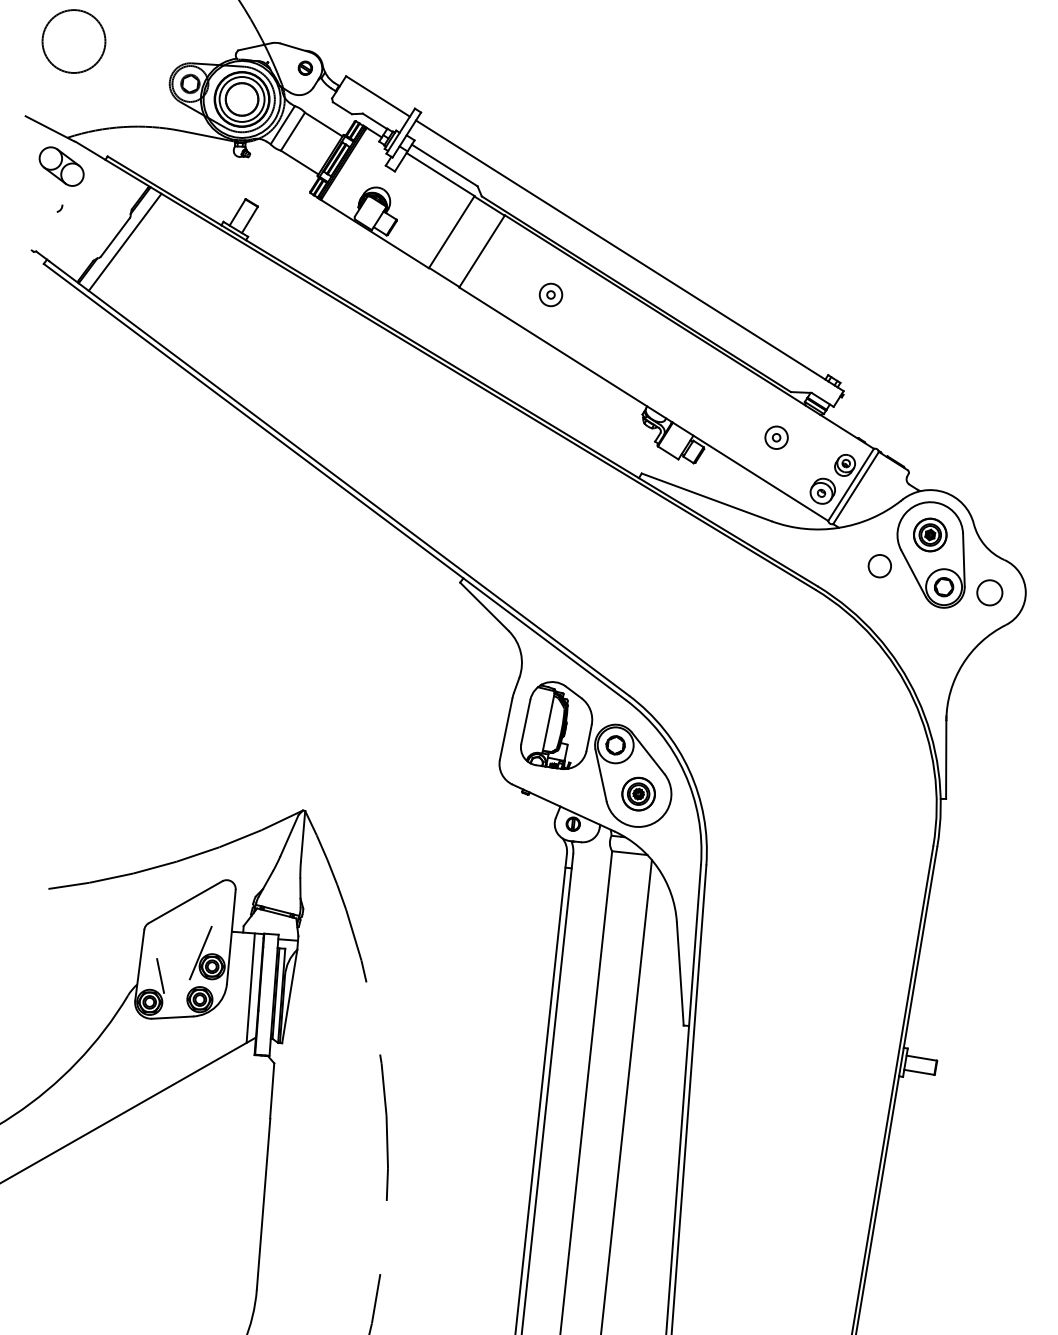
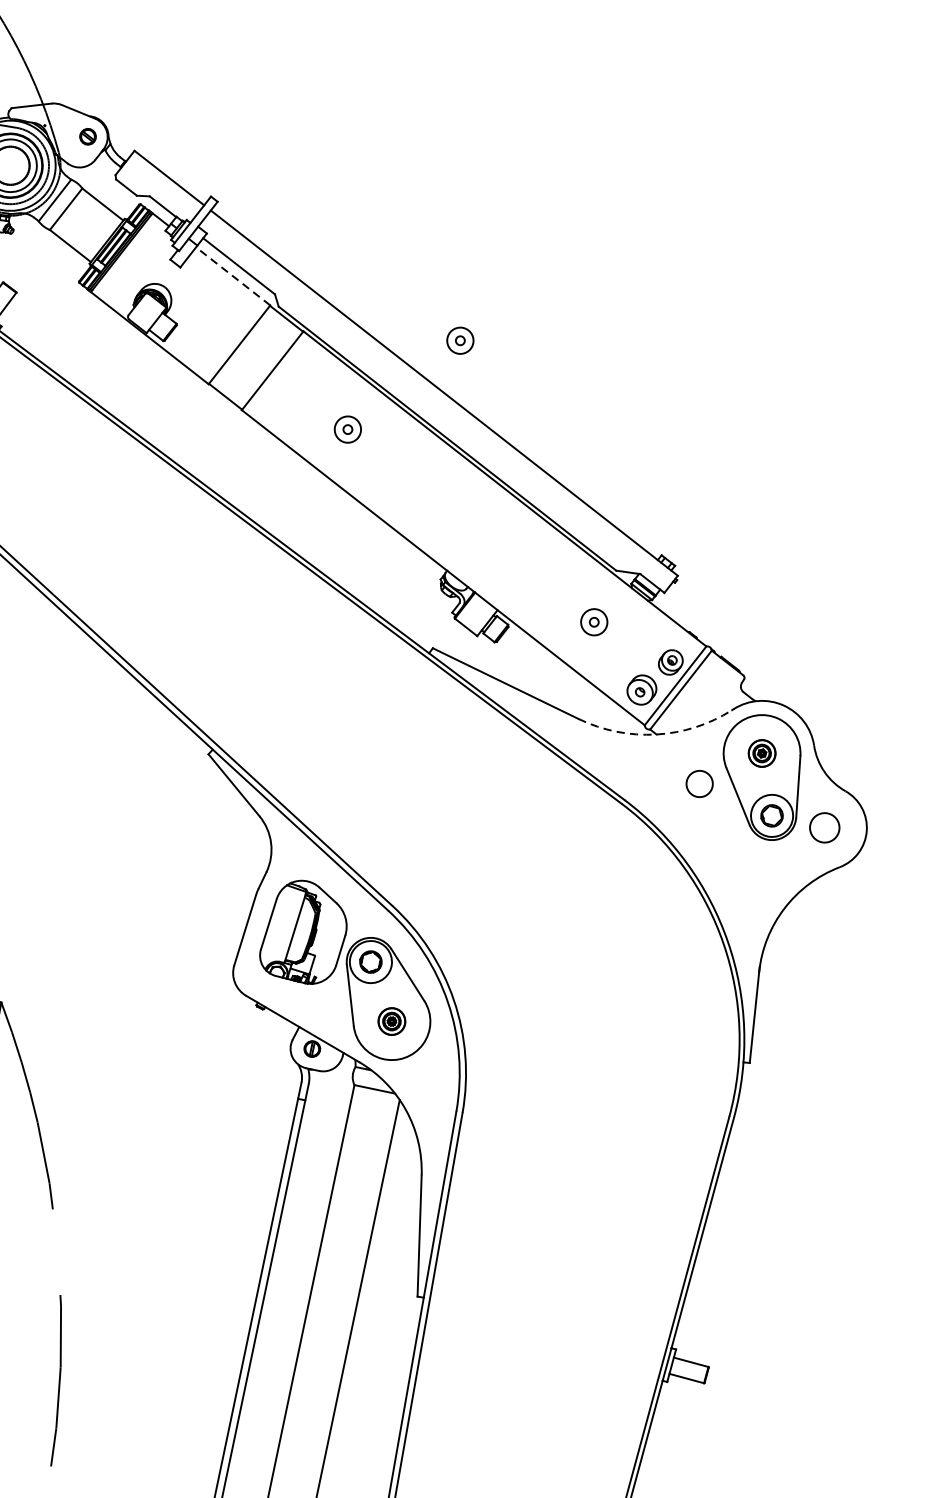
line: (440, 174) -> (233, 276), solid -> dashed
part: (638, 209) -> (459, 340), added
arc: (838, 527) -> (655, 734), solid -> dashed
part: (930, 534) -> (762, 752), size x0.7
part: (638, 793) -> (391, 1020), size x0.7

